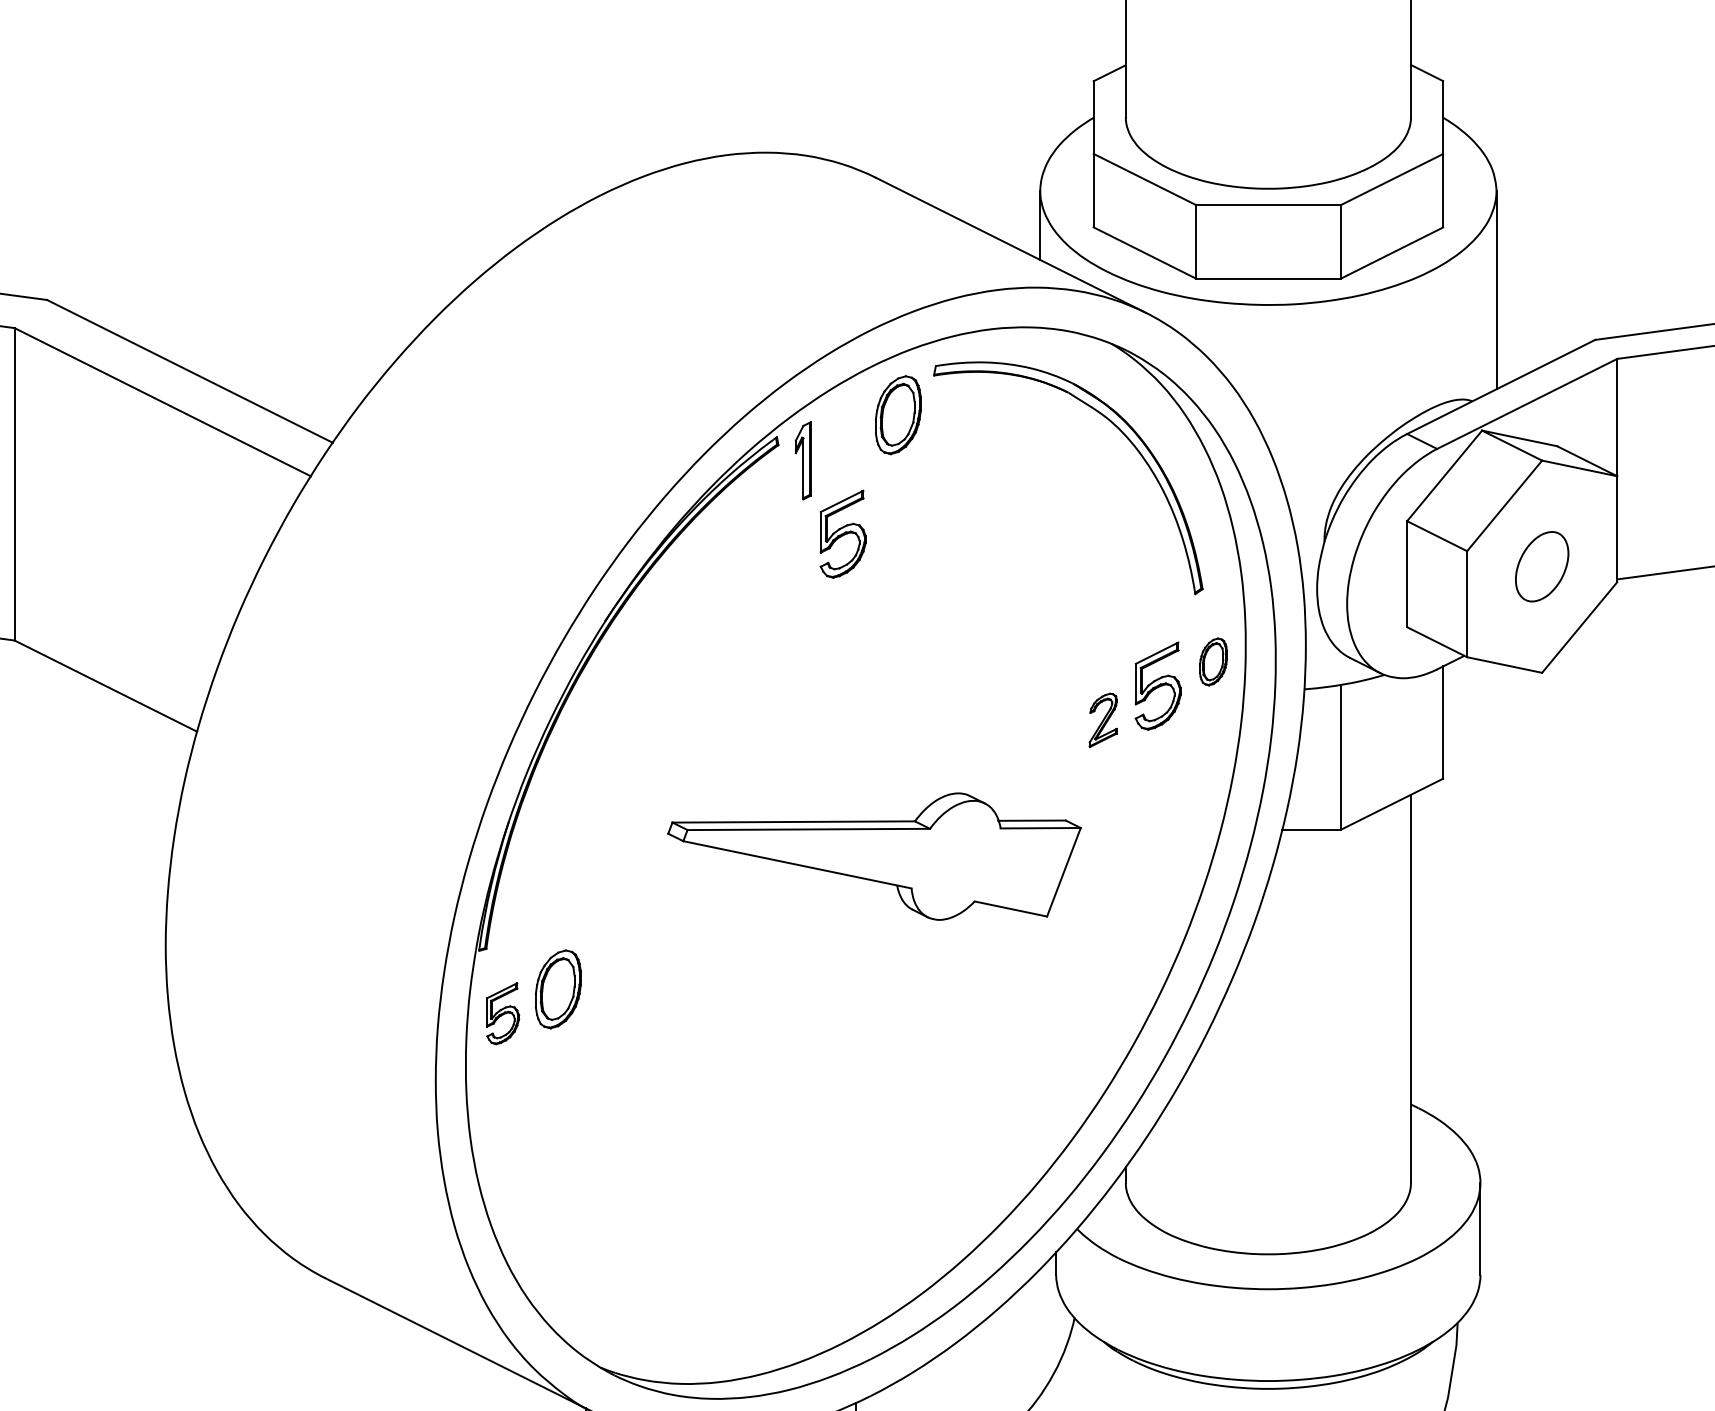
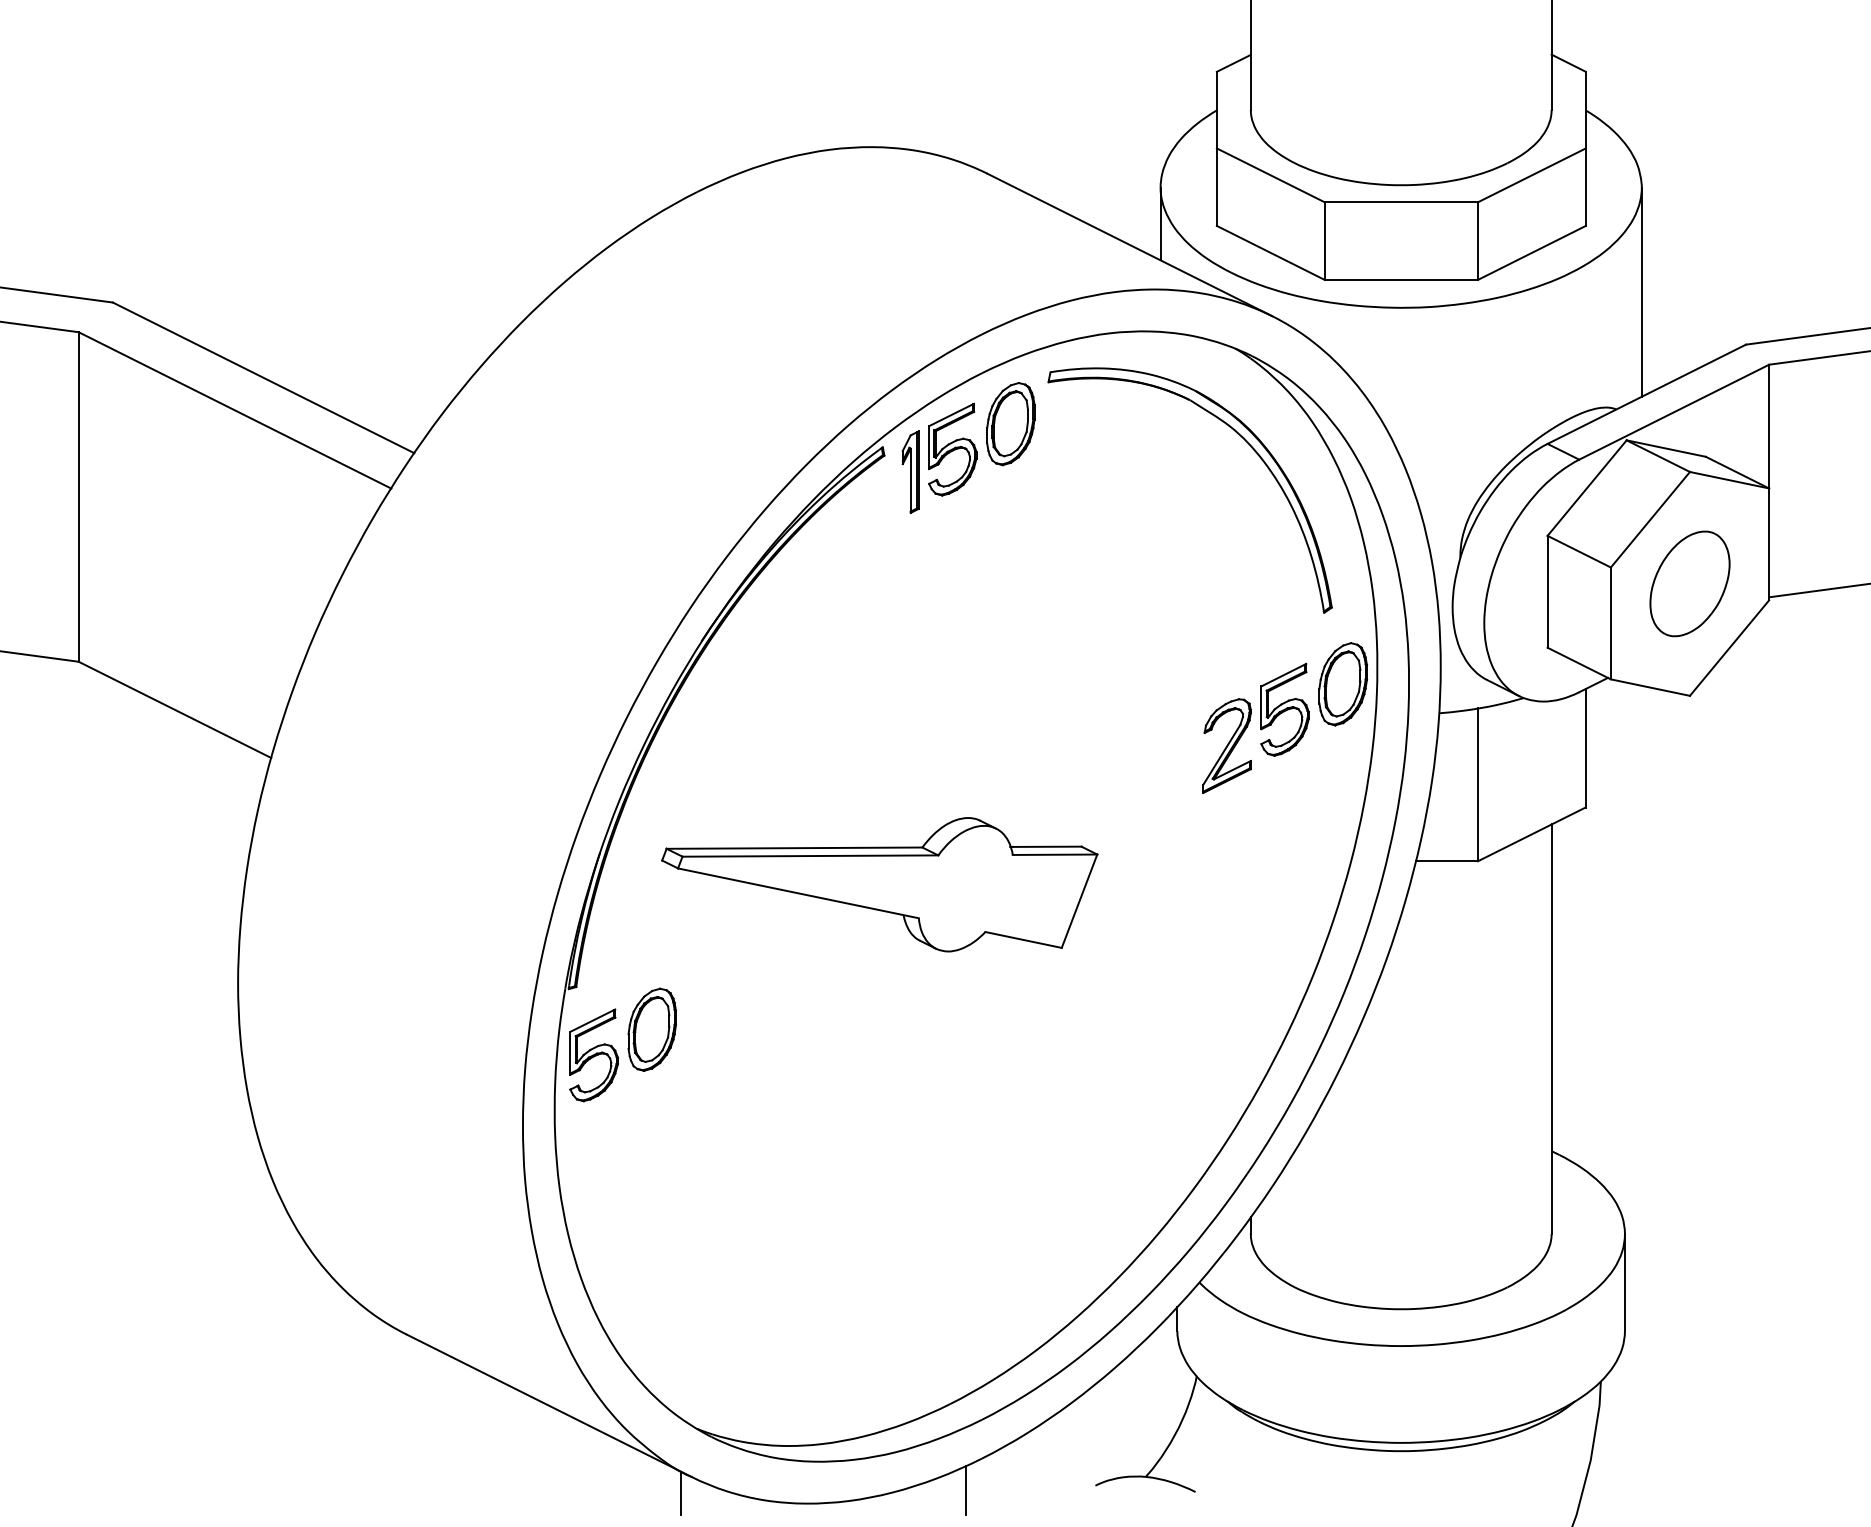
part: (843, 534) -> (952, 449), moved
part: (1541, 566) -> (1689, 583), size x1.43
part: (1213, 662) -> (1343, 684), size x1.67
part: (1102, 719) -> (1226, 745), size x1.67
part: (874, 856) -> (879, 884), moved
part: (502, 1013) -> (593, 1055), size x1.43

